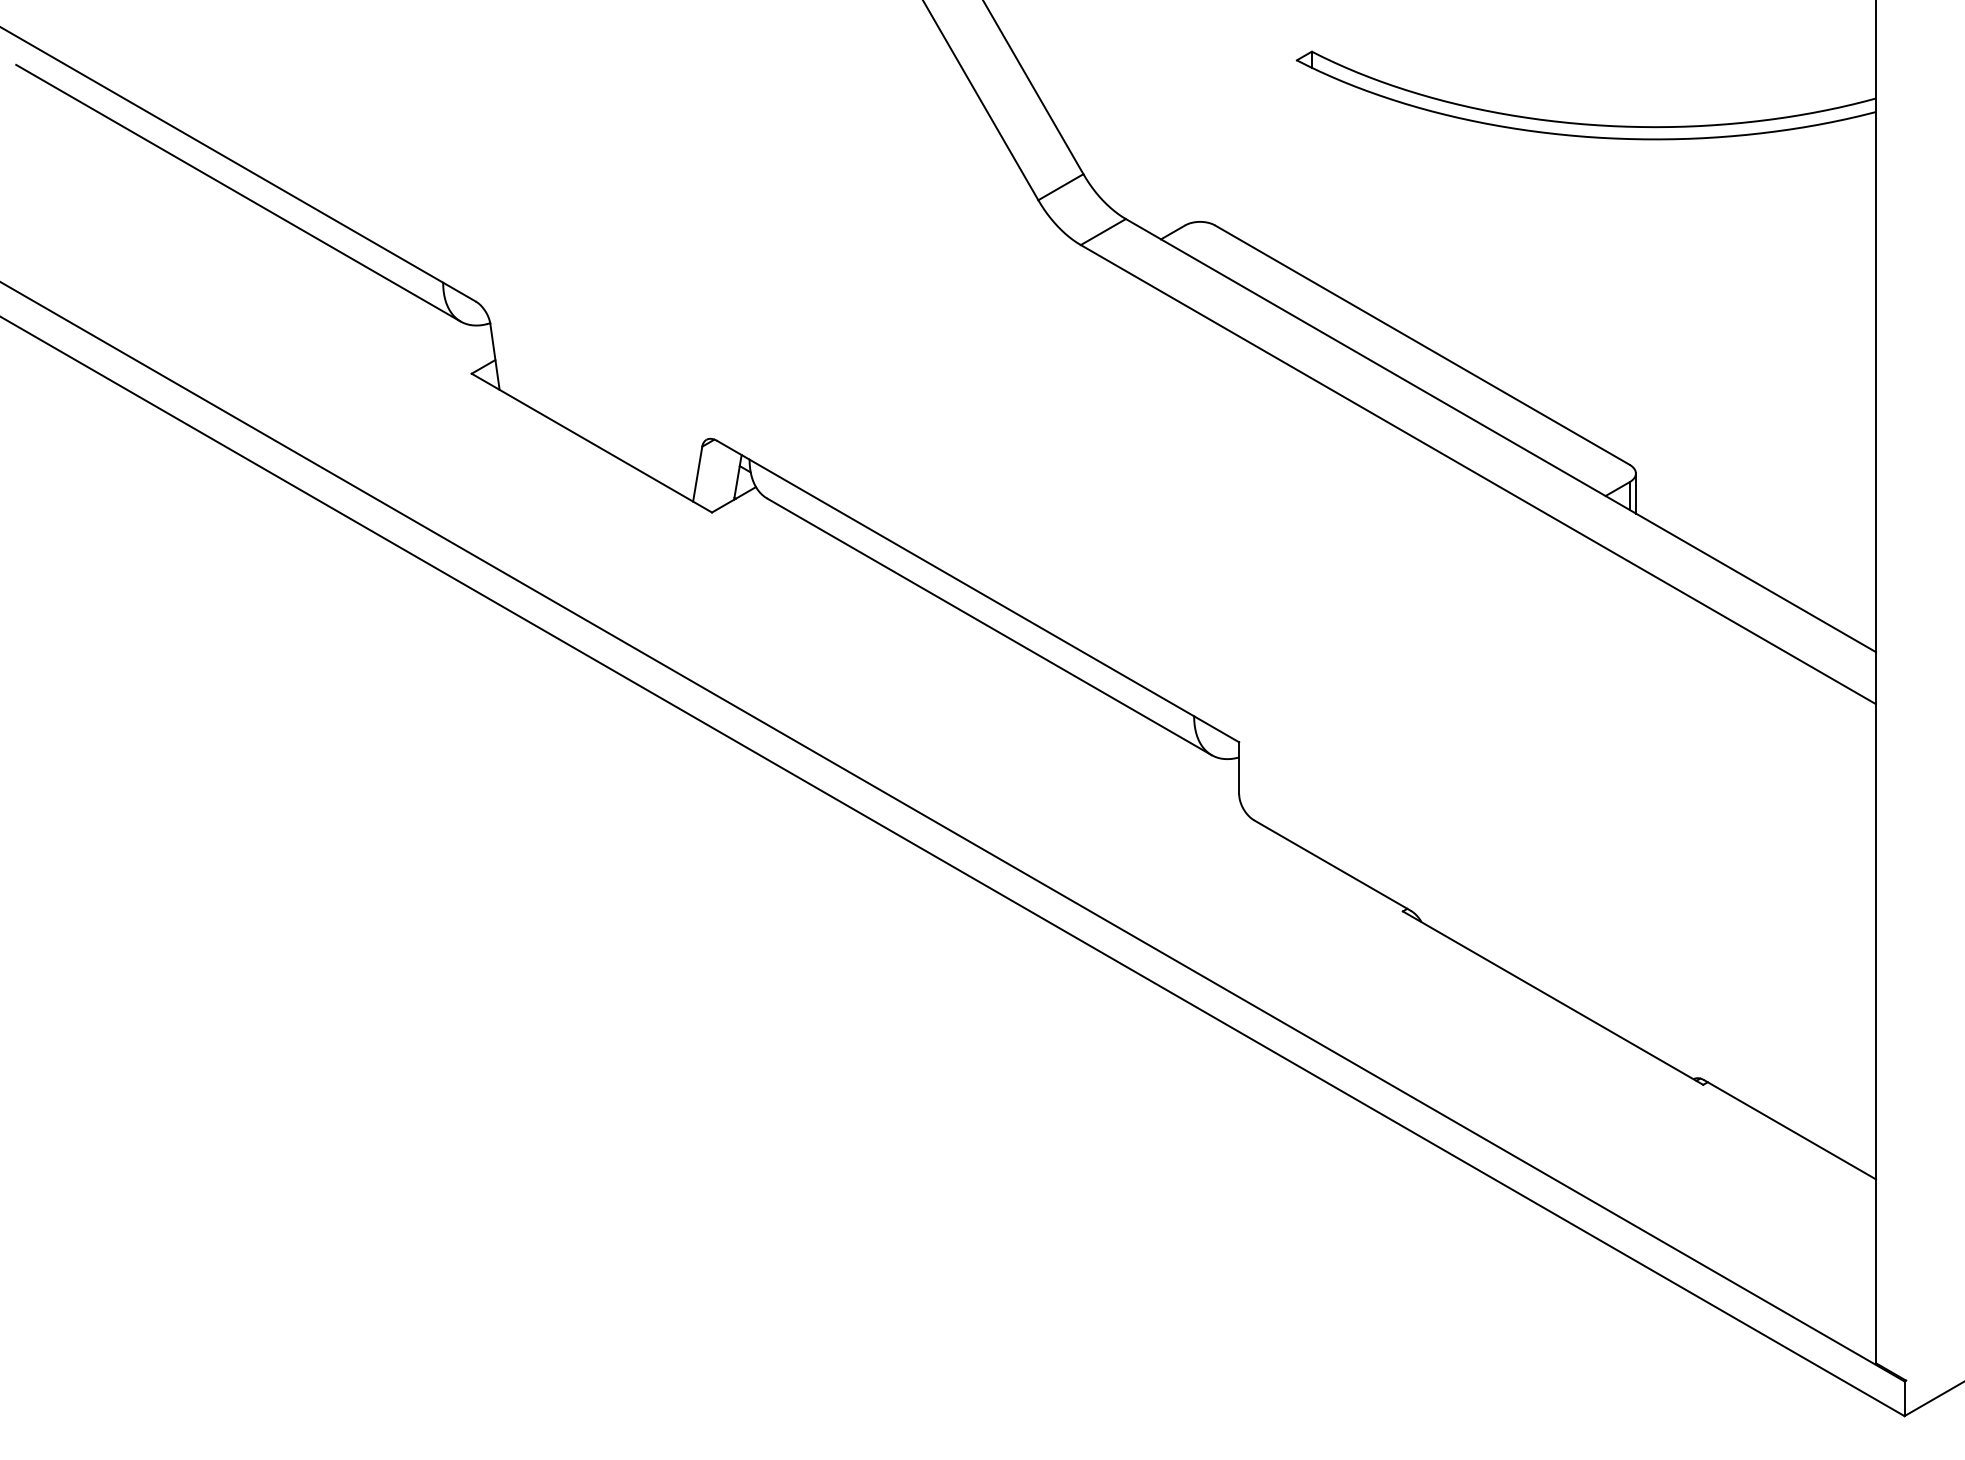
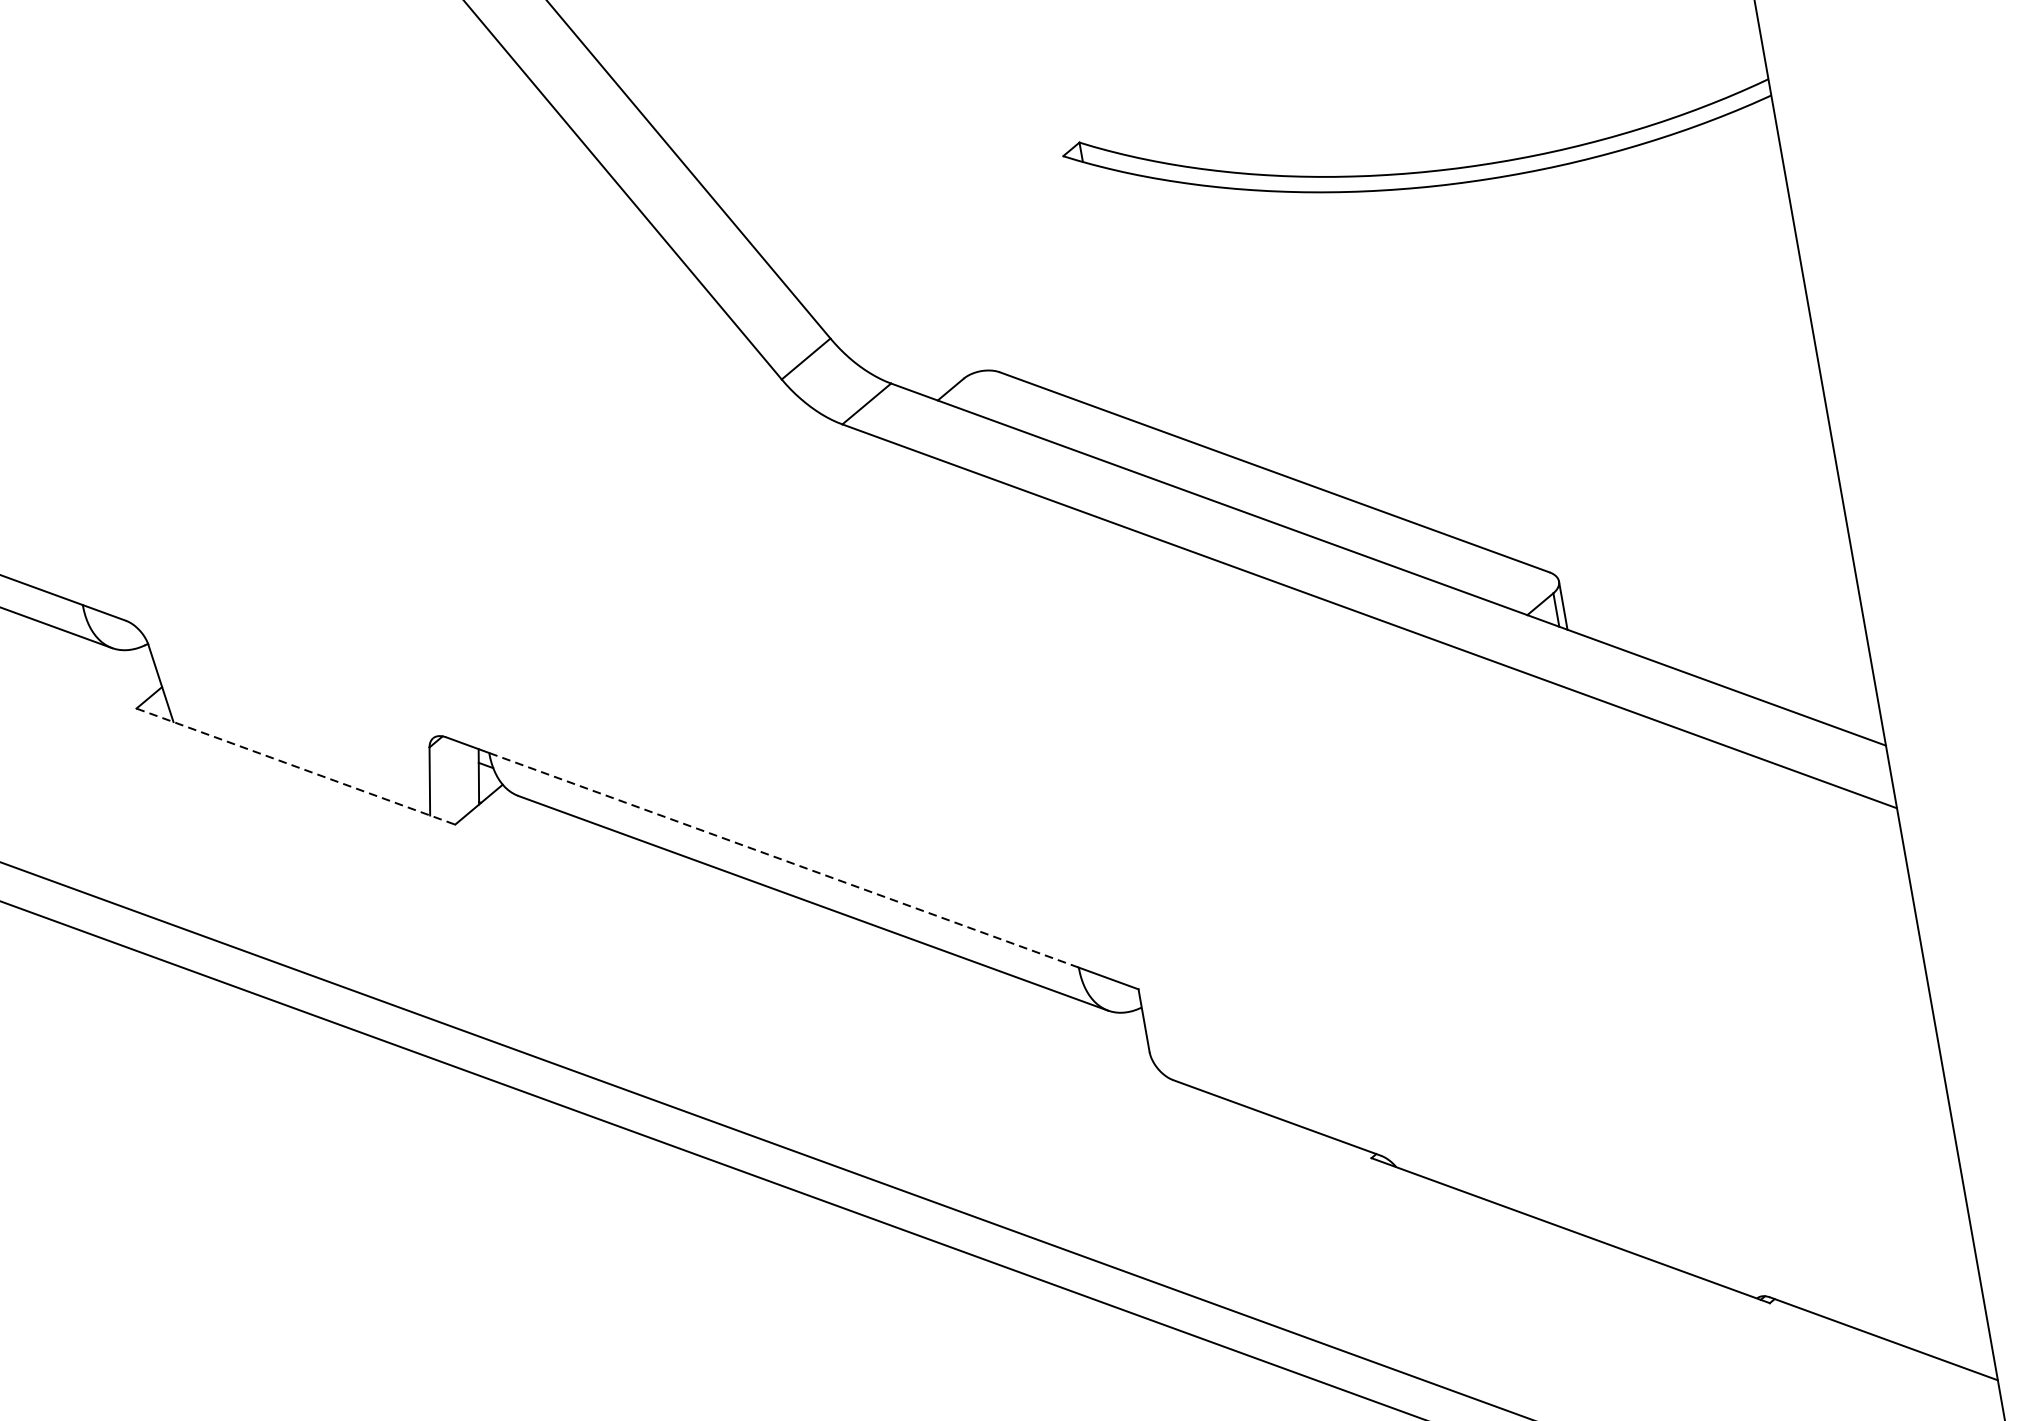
line: (591, 443) -> (295, 767), solid -> dashed
line: (971, 587) -> (783, 859), solid -> dashed

